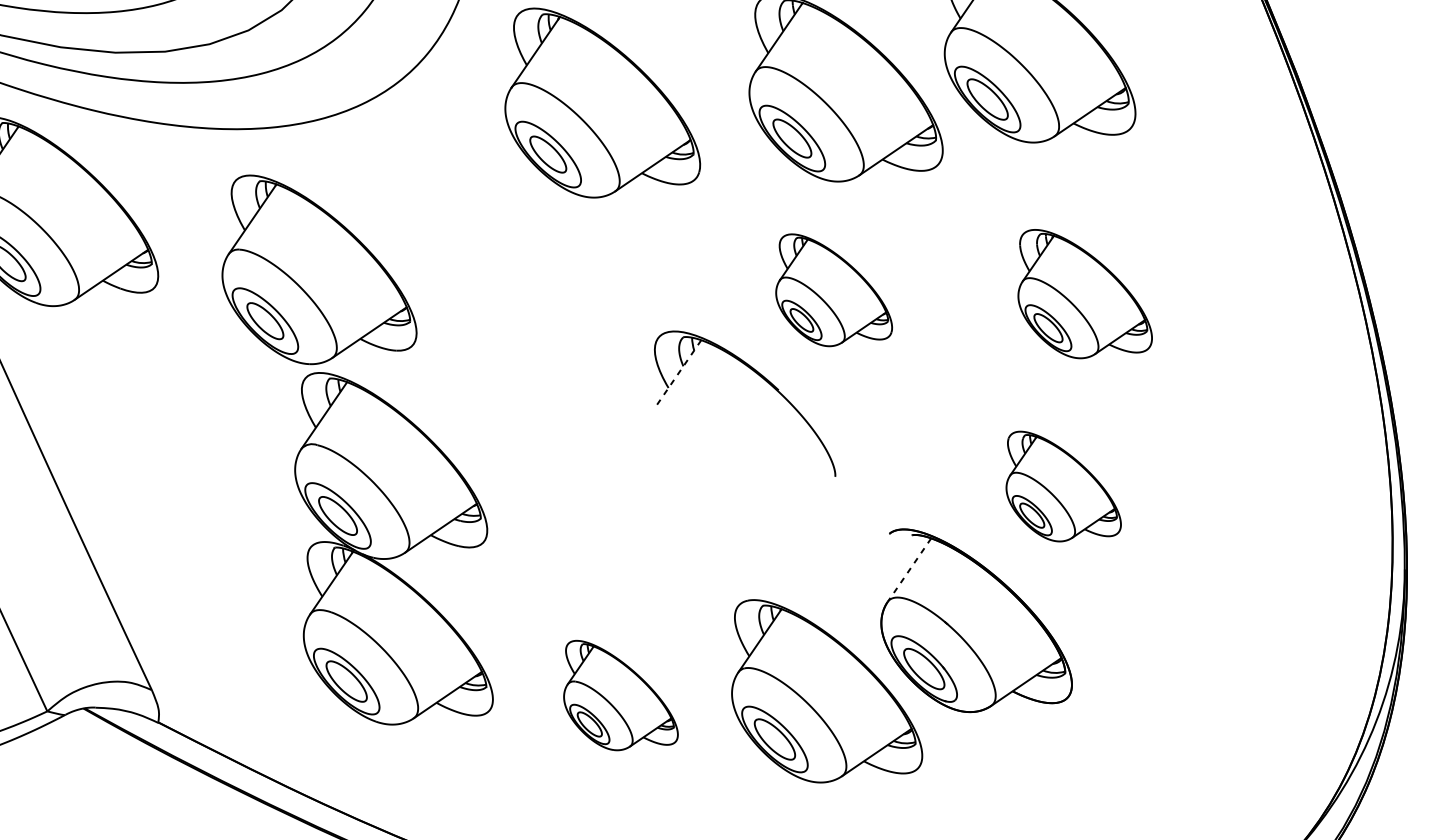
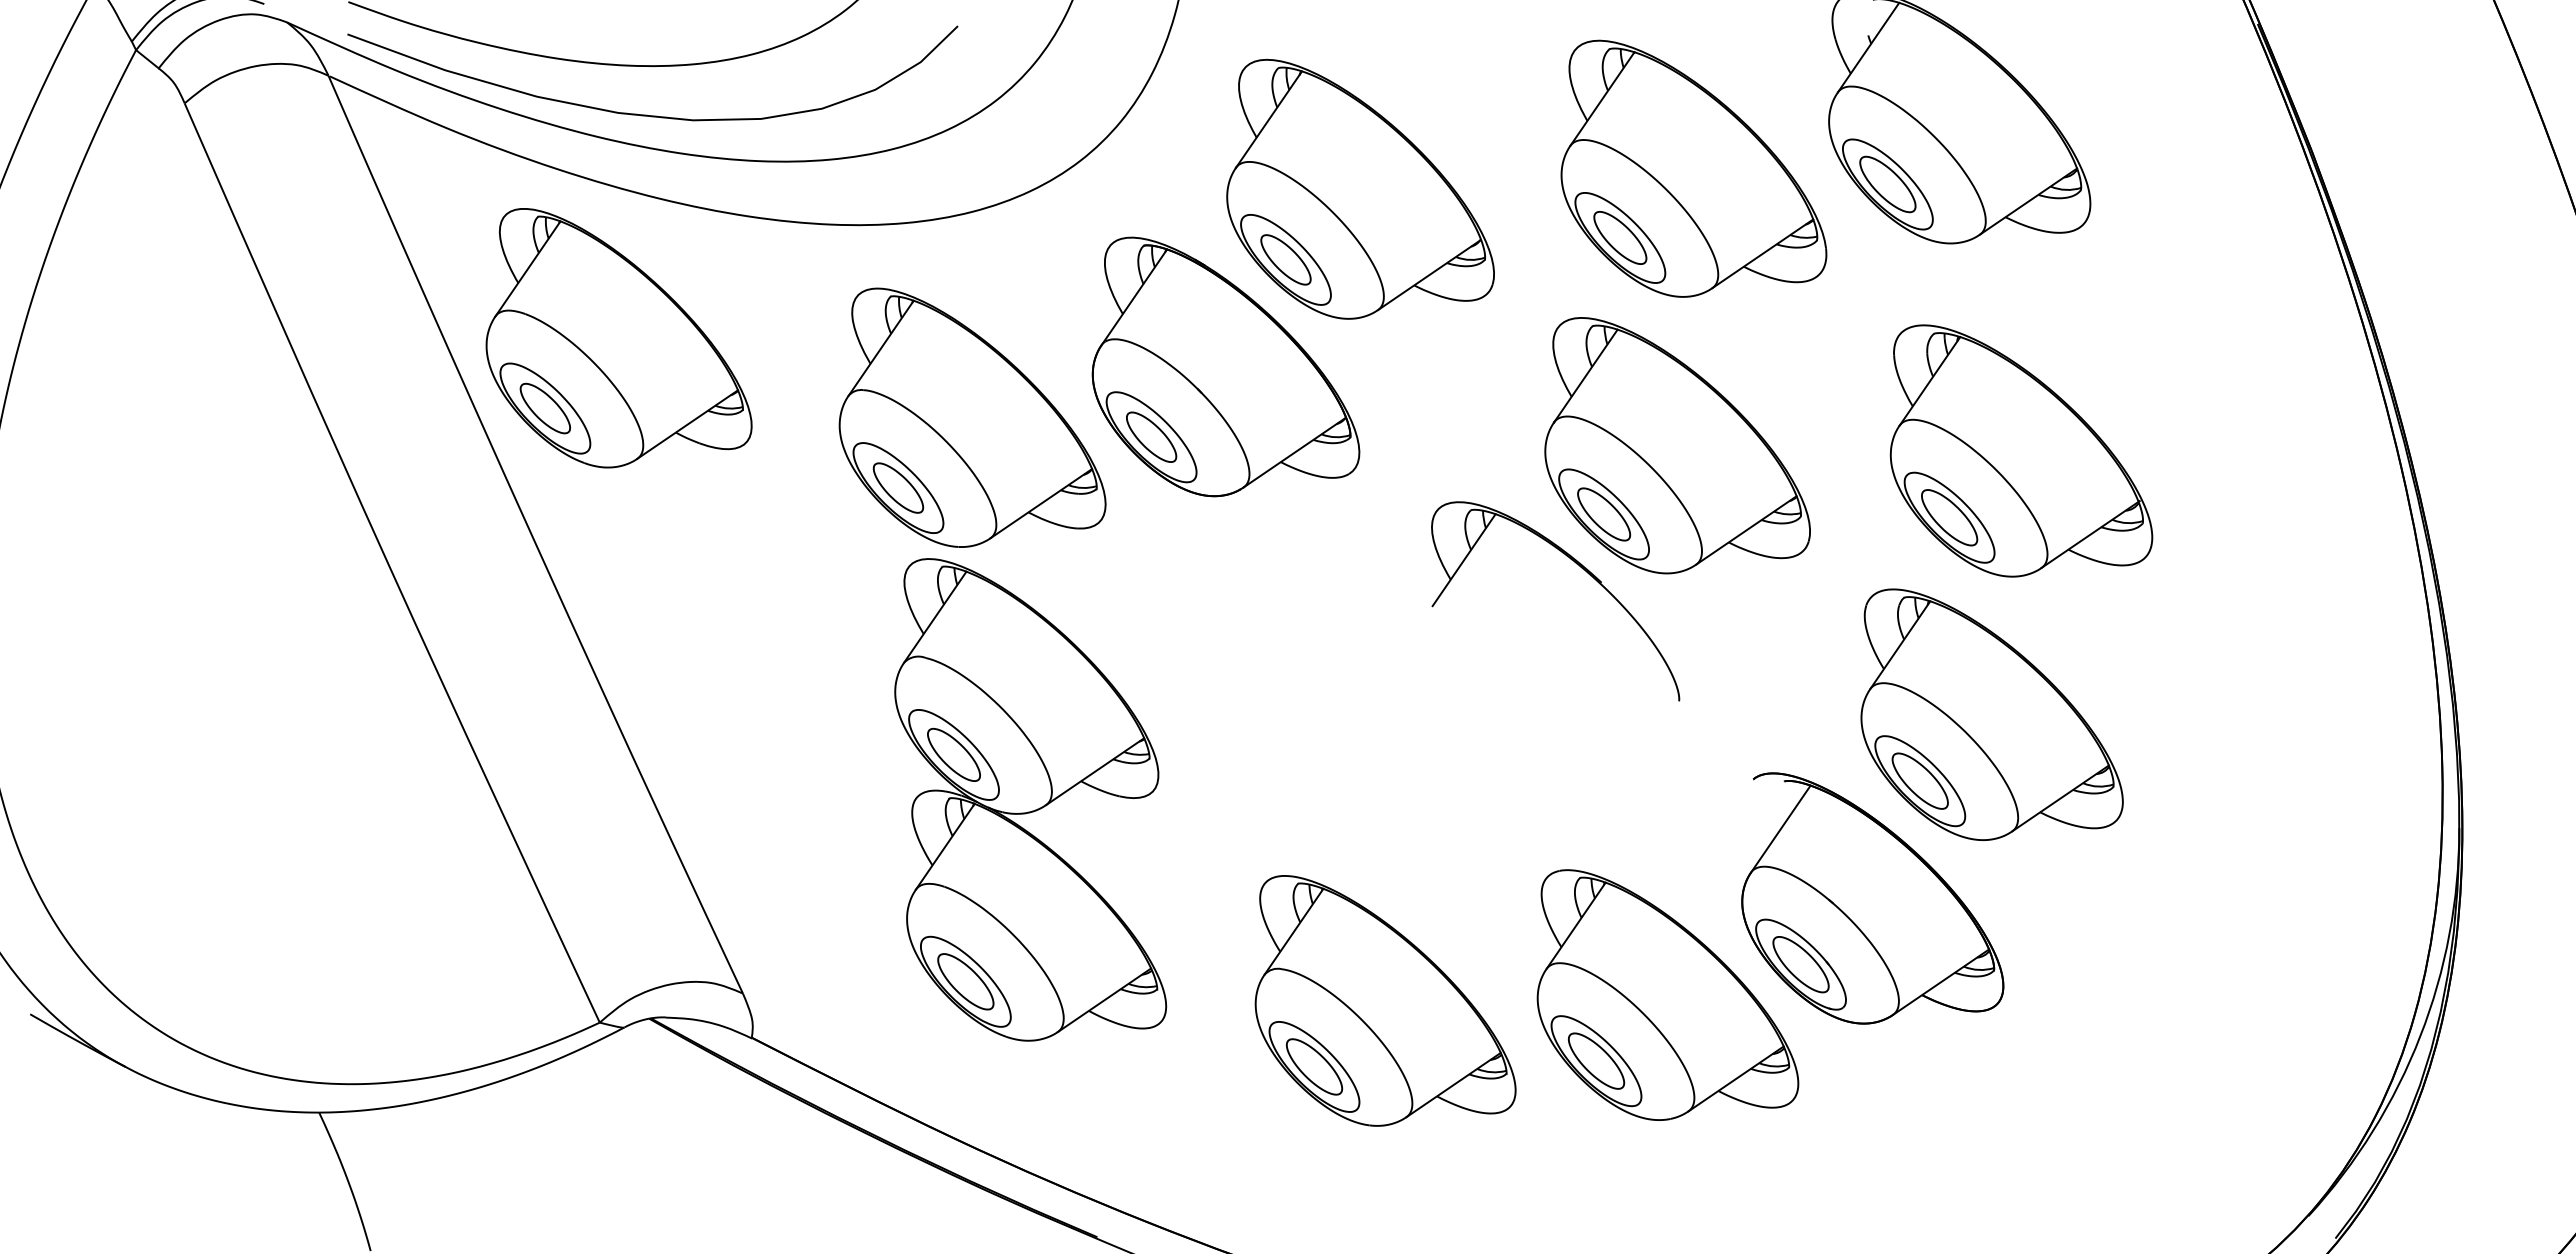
part: (504, 232) -> (1225, 366), added
part: (834, 290) -> (1677, 445), size x1.67
part: (1085, 293) -> (2021, 450), size x1.43
line: (678, 374) -> (1464, 560), dashed -> solid
part: (1063, 486) -> (1991, 714), size x1.67
part: (393, 548) -> (1030, 799), moved
line: (909, 570) -> (1780, 829), dashed -> solid
part: (620, 695) -> (1385, 1000), size x1.67

